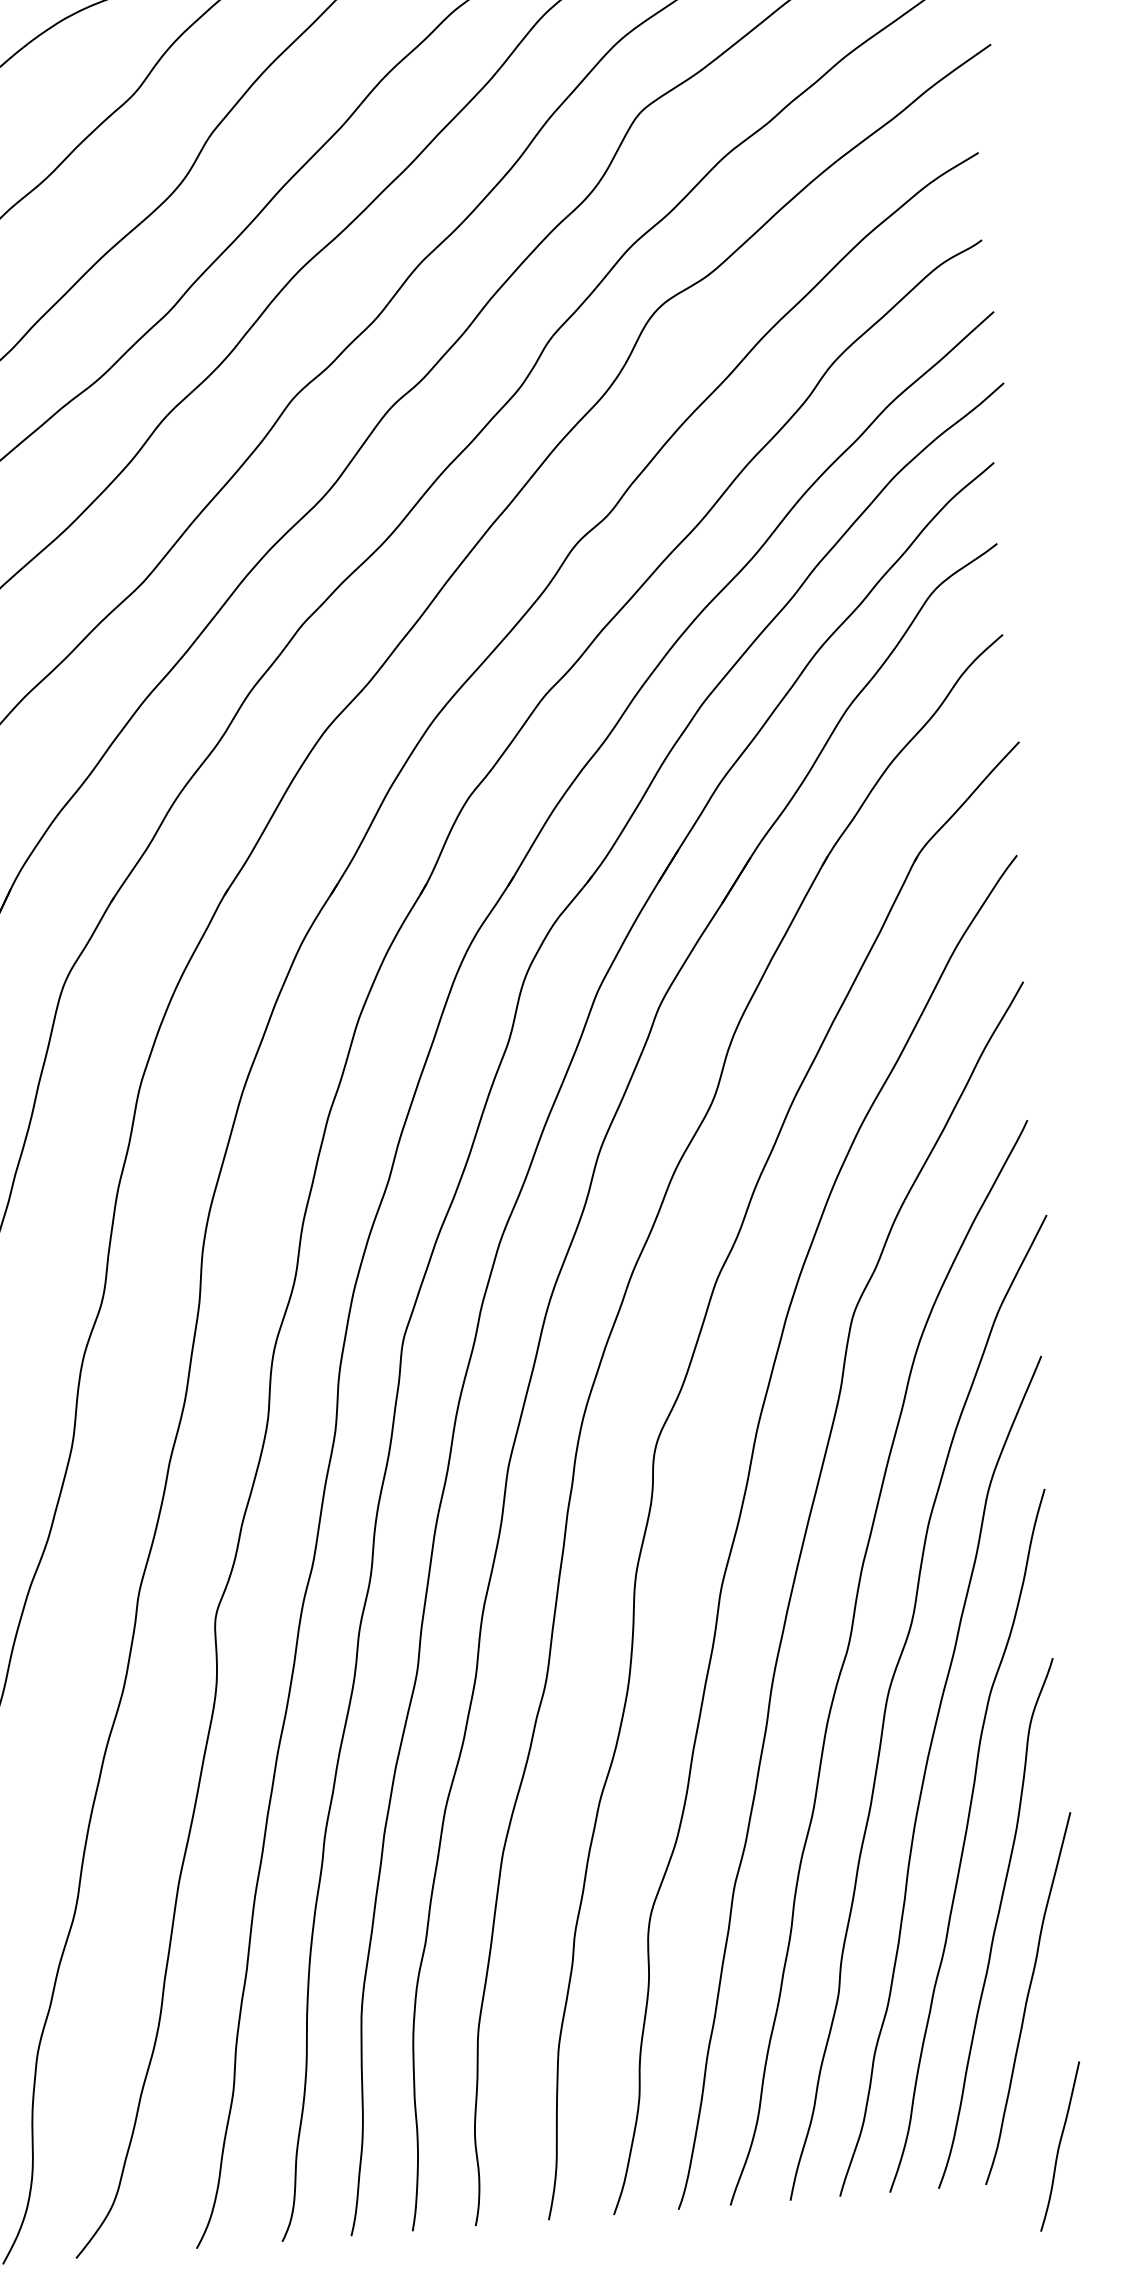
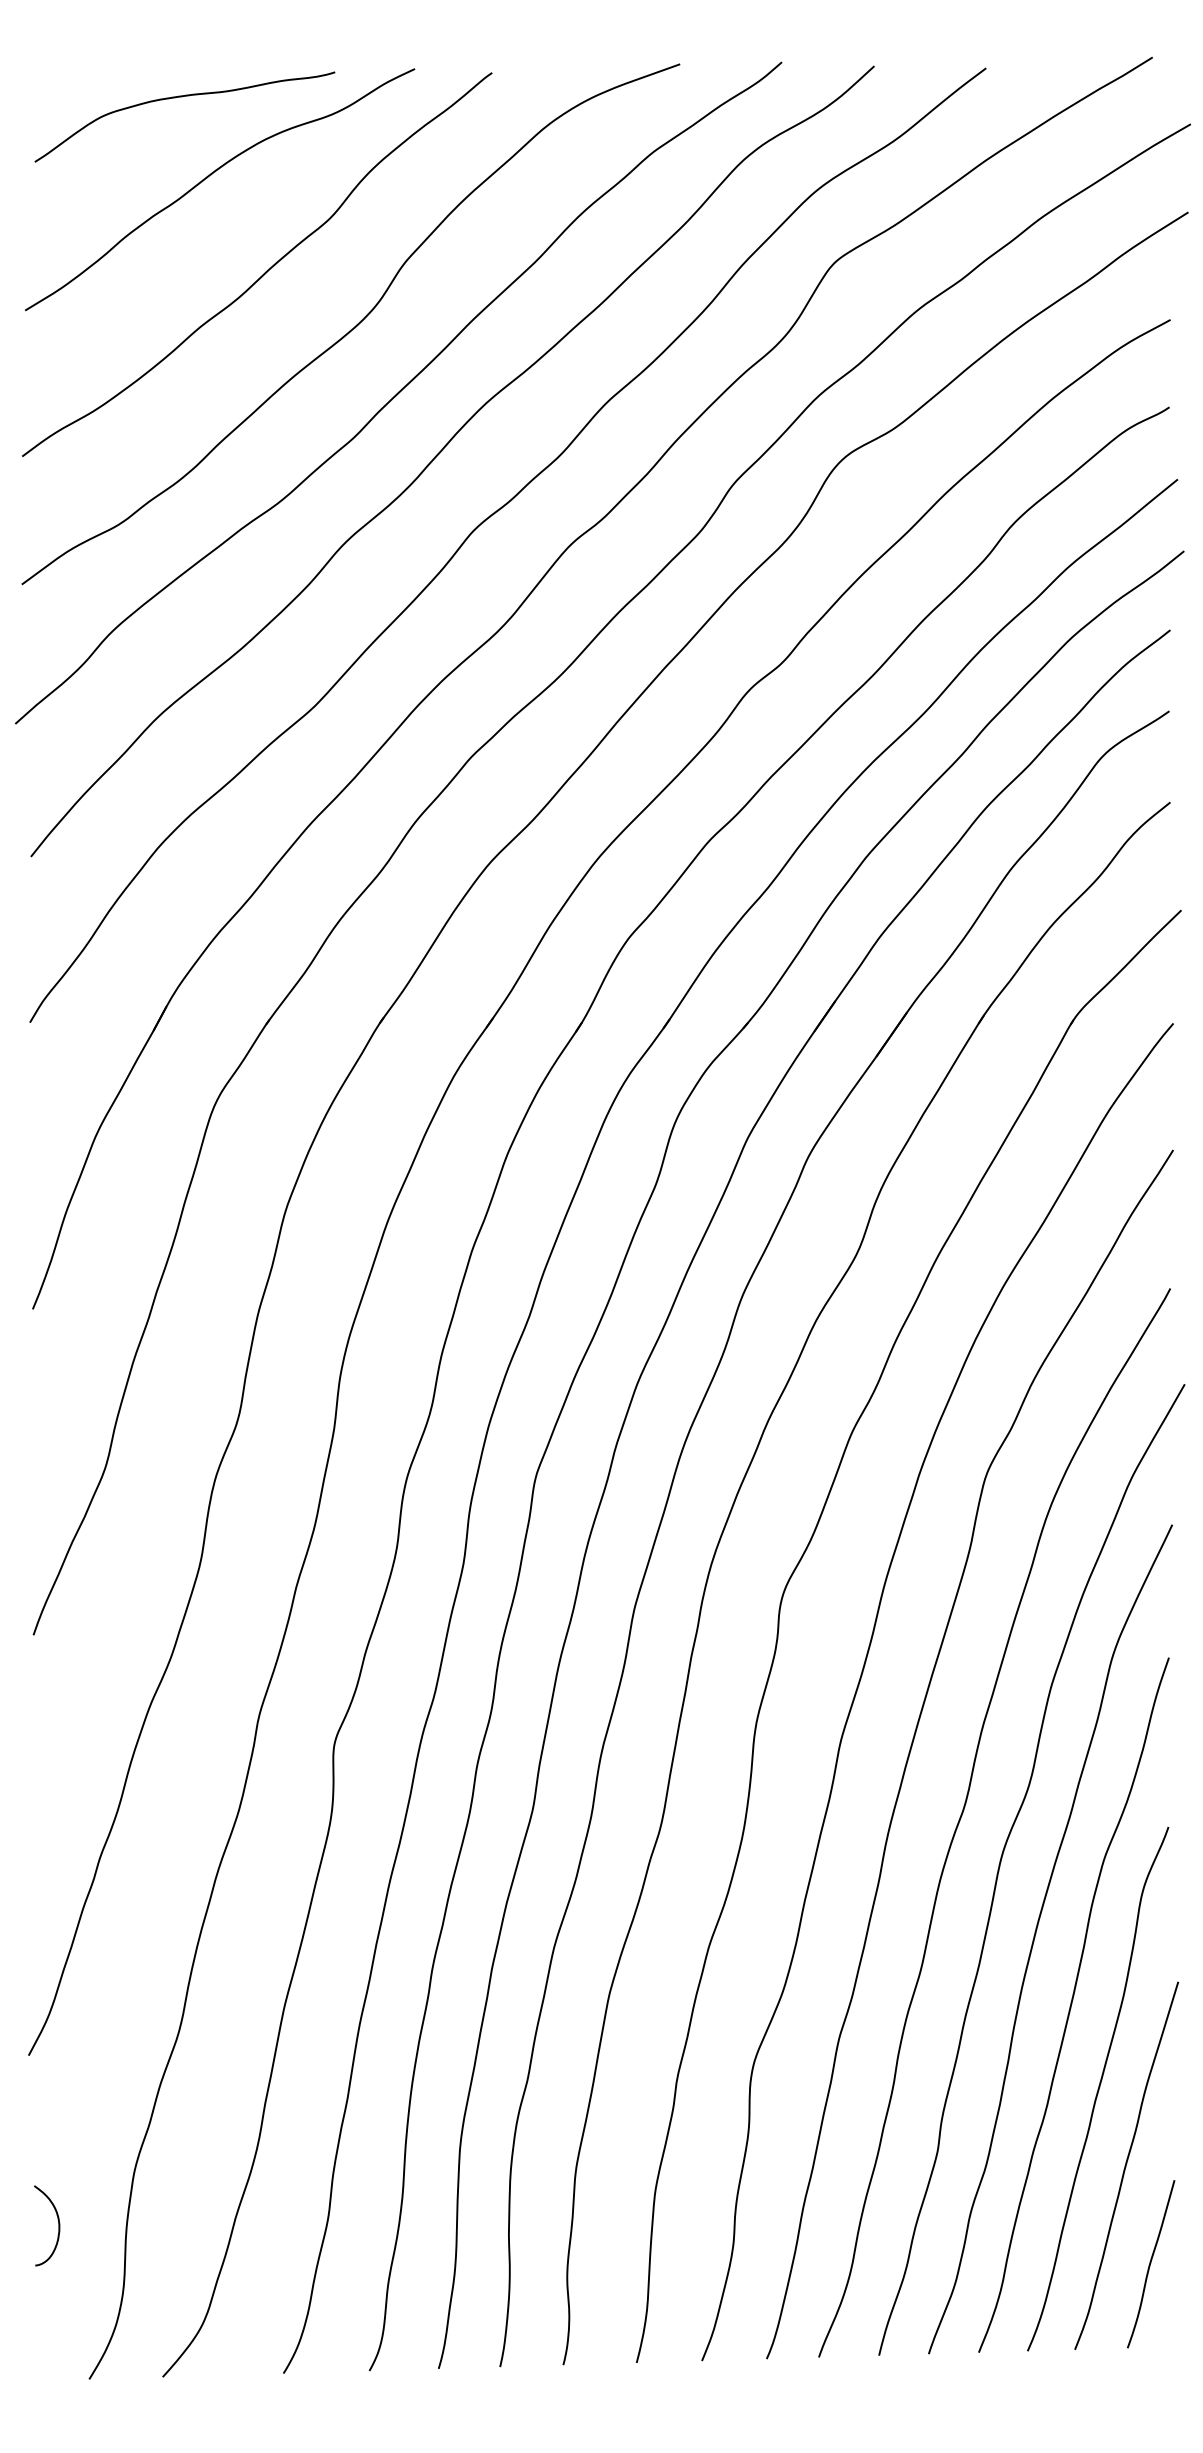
curve: (1060, 2145) -> (1151, 2263), moved

